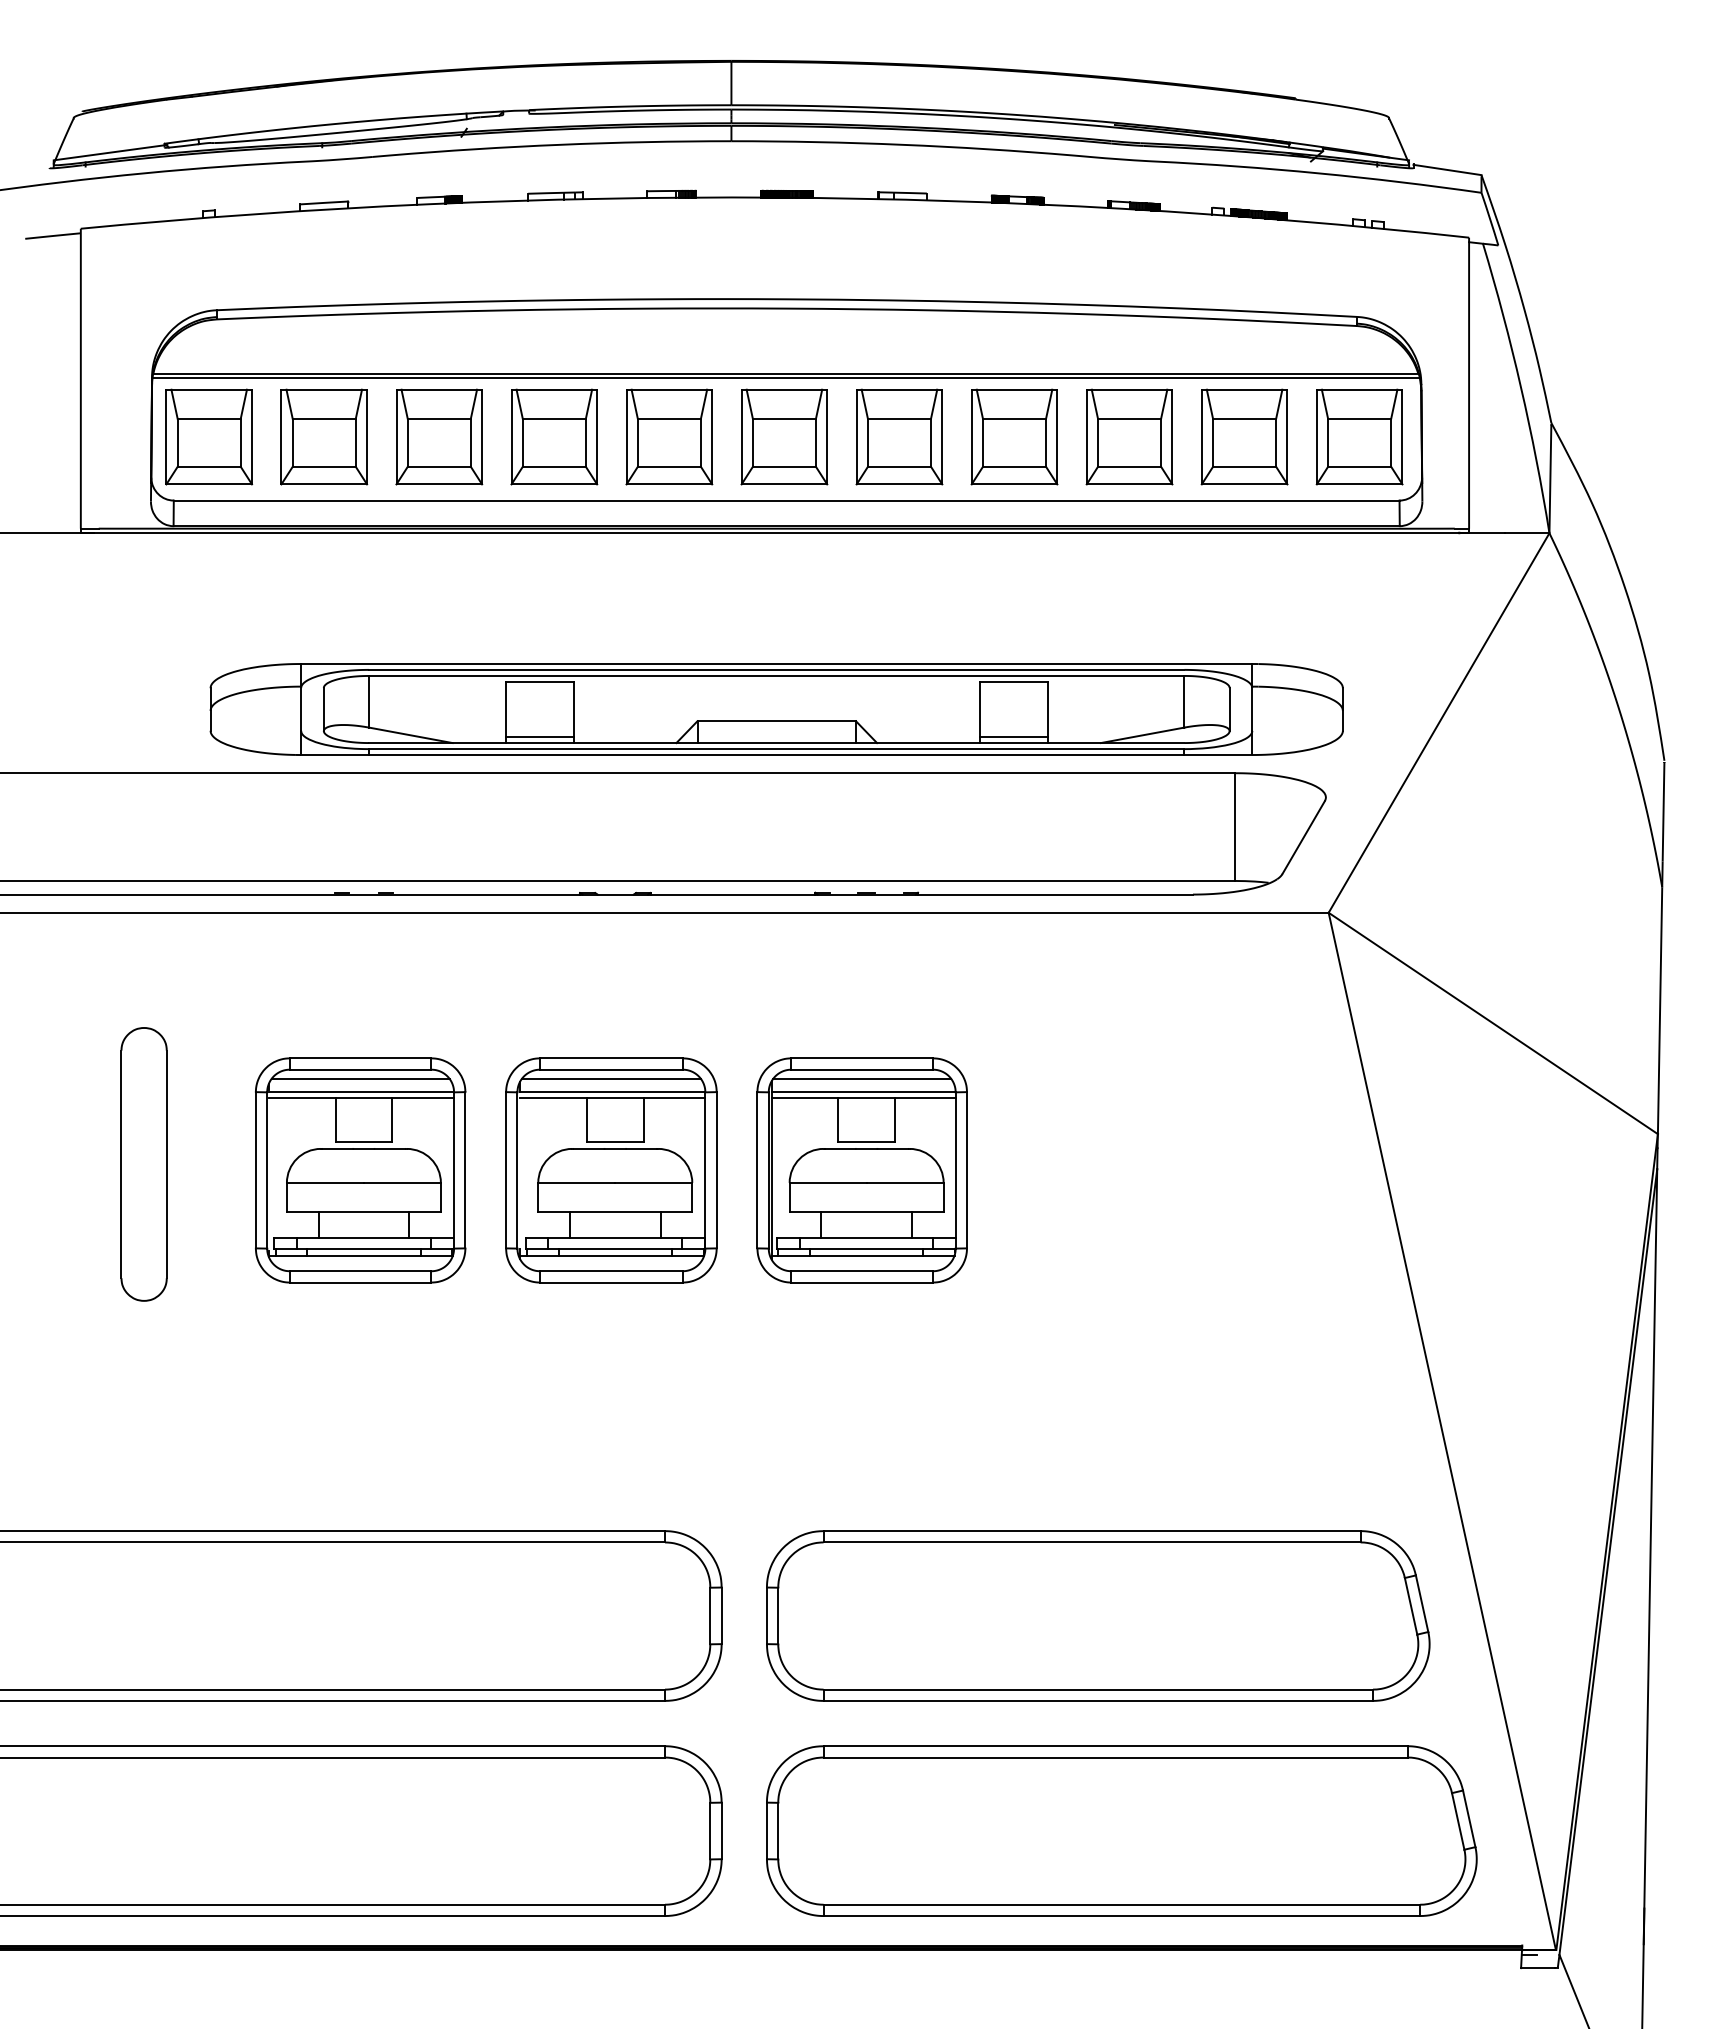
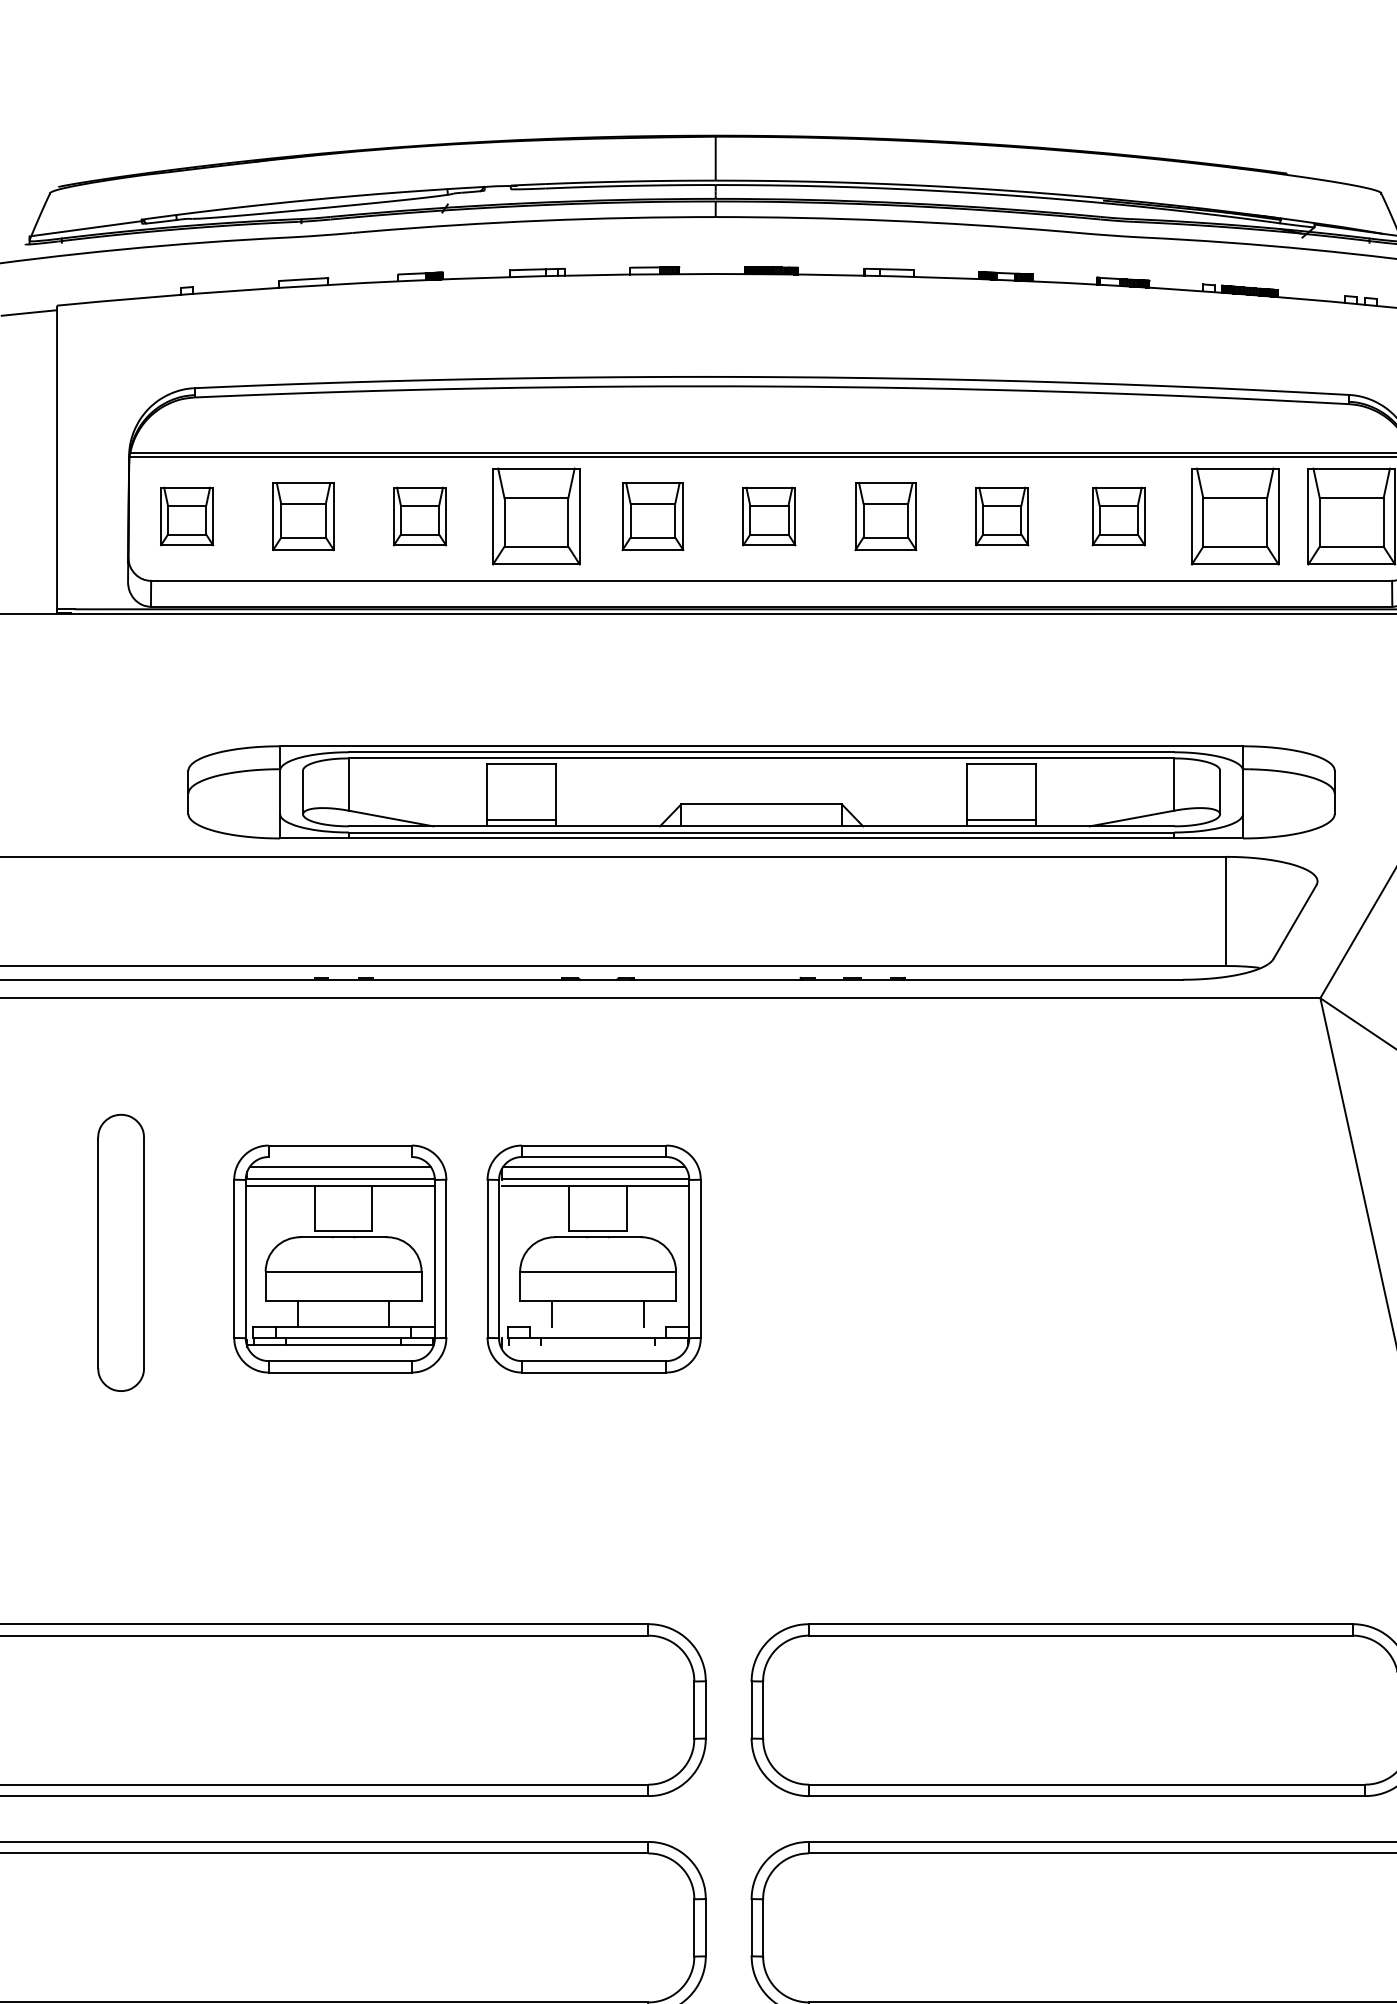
part: (209, 436) -> (187, 515), size x0.6
part: (324, 436) -> (303, 515), size x0.7
part: (439, 436) -> (420, 515), size x0.6
part: (669, 436) -> (653, 515), size x0.7
part: (784, 436) -> (769, 515), size x0.6
part: (899, 436) -> (885, 515), size x0.7
part: (1014, 436) -> (1002, 515), size x0.6
part: (1129, 436) -> (1118, 515), size x0.6
line: (360, 1069) -> (340, 1156), removed
part: (861, 1170) -> (847, 1259), removed
line: (615, 1237) -> (598, 1326), removed
line: (612, 1255) -> (595, 1345), removed

